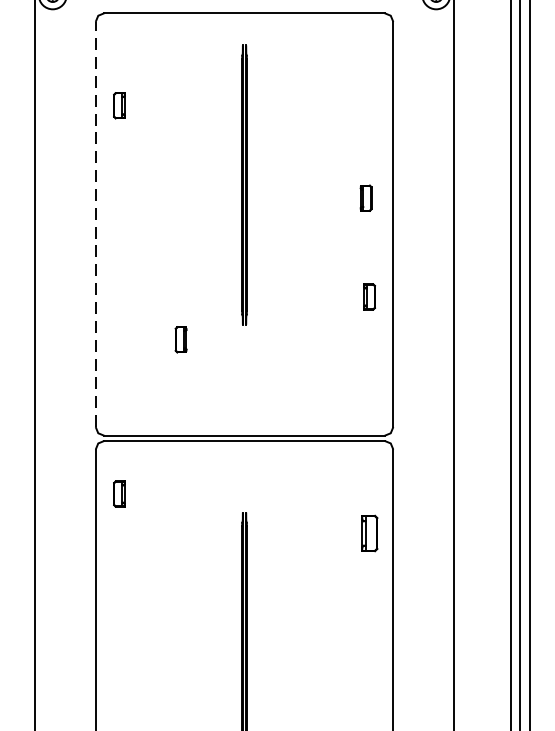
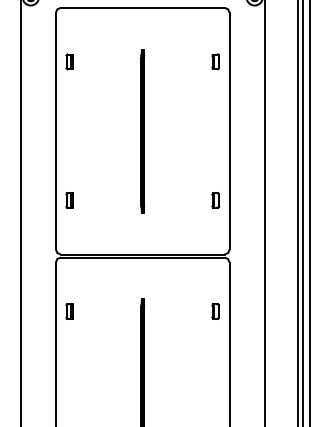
part: (244, 185) -> (142, 131), moved
part: (365, 197) -> (215, 61), moved
line: (95, 223) -> (55, 130), dashed -> solid
part: (369, 296) -> (215, 200), moved
part: (180, 339) -> (69, 200), moved
part: (119, 493) -> (69, 311), moved
part: (369, 533) -> (215, 311), size x0.71

